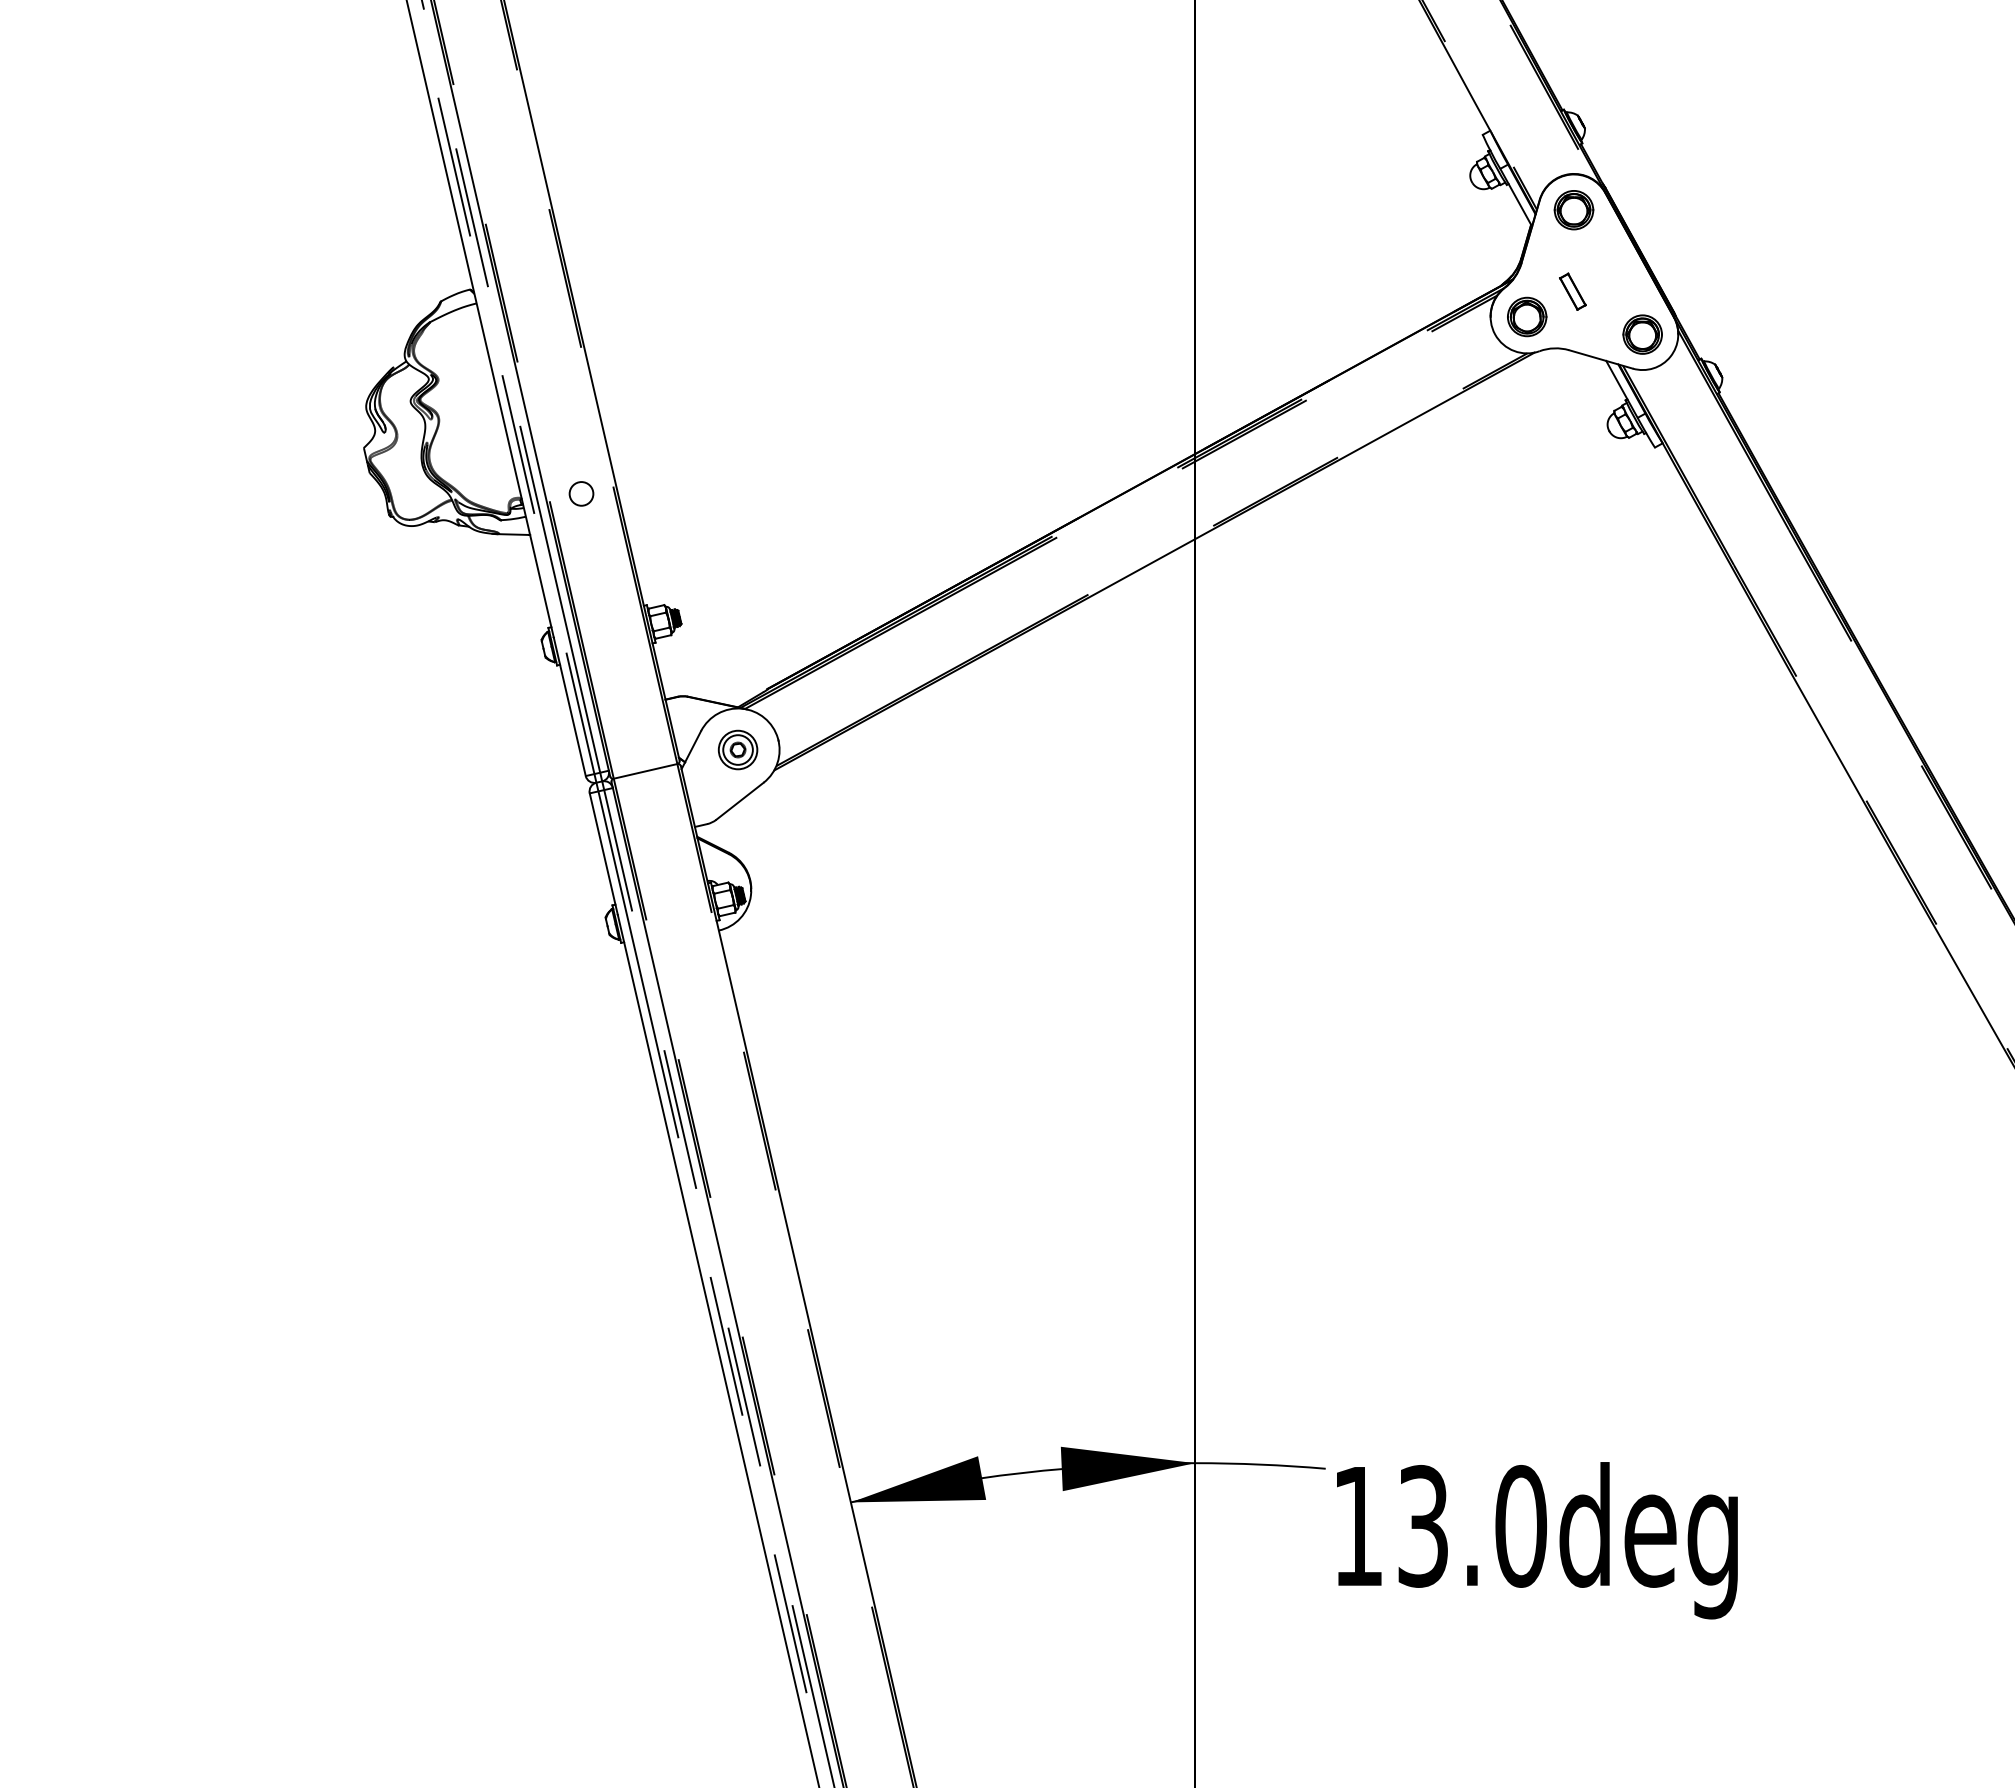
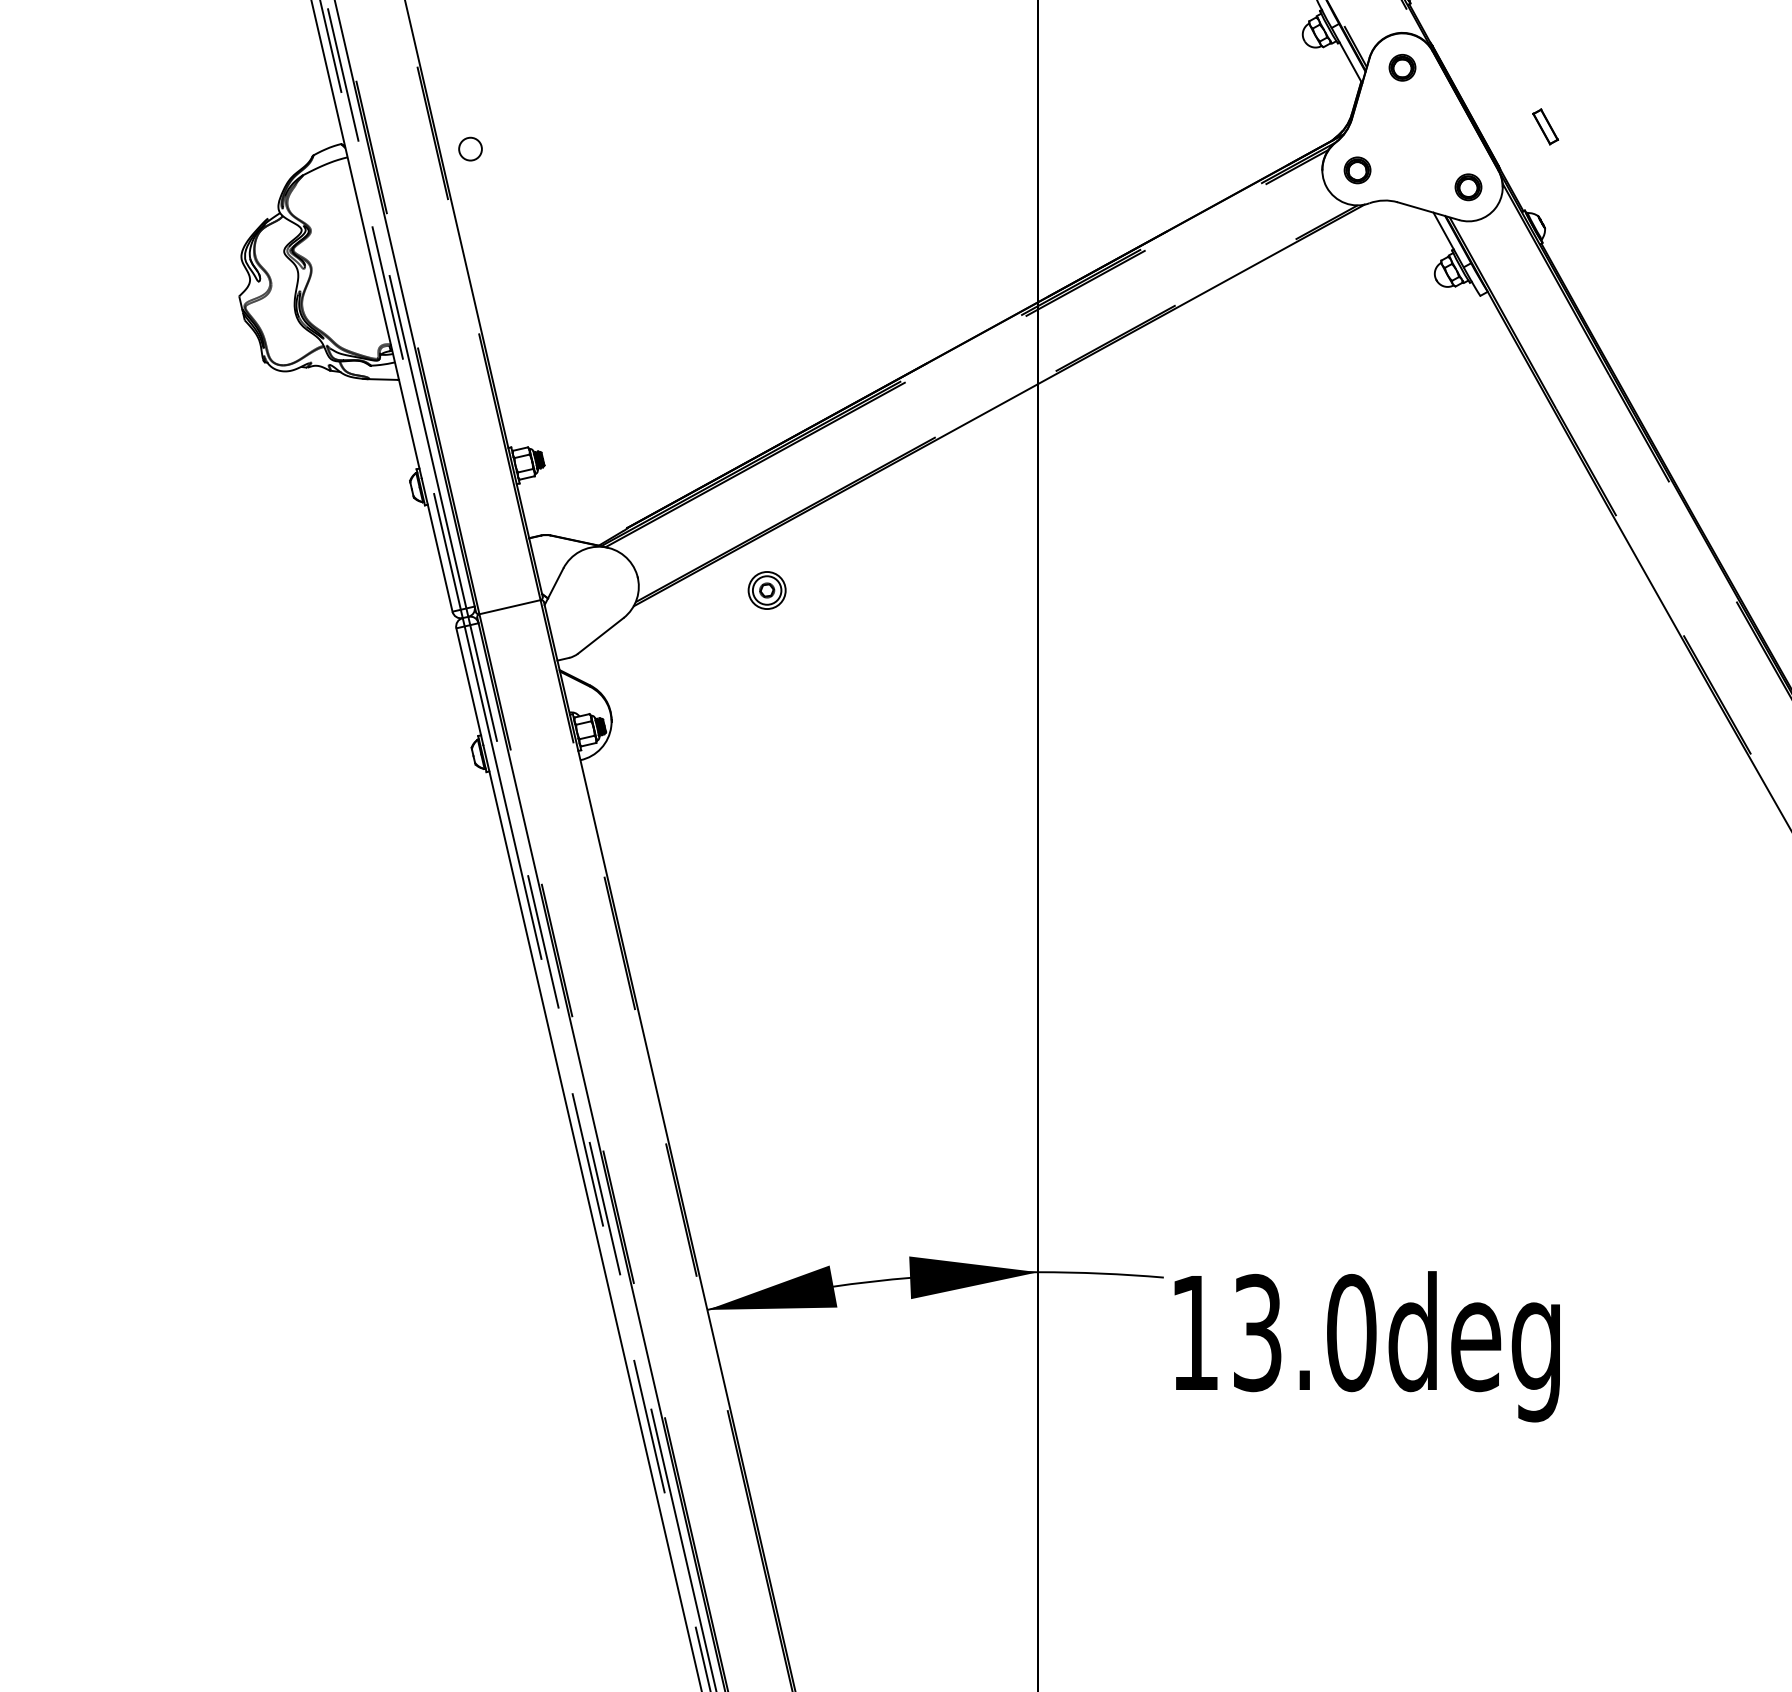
part: (1573, 210) -> (1402, 68), size x0.7
part: (1572, 291) -> (1545, 126), moved
part: (1527, 316) -> (1357, 169), size x0.7
part: (1642, 334) -> (1468, 187), size x0.7
circle: (581, 493) -> (470, 148), moved
part: (737, 749) -> (766, 590), moved

